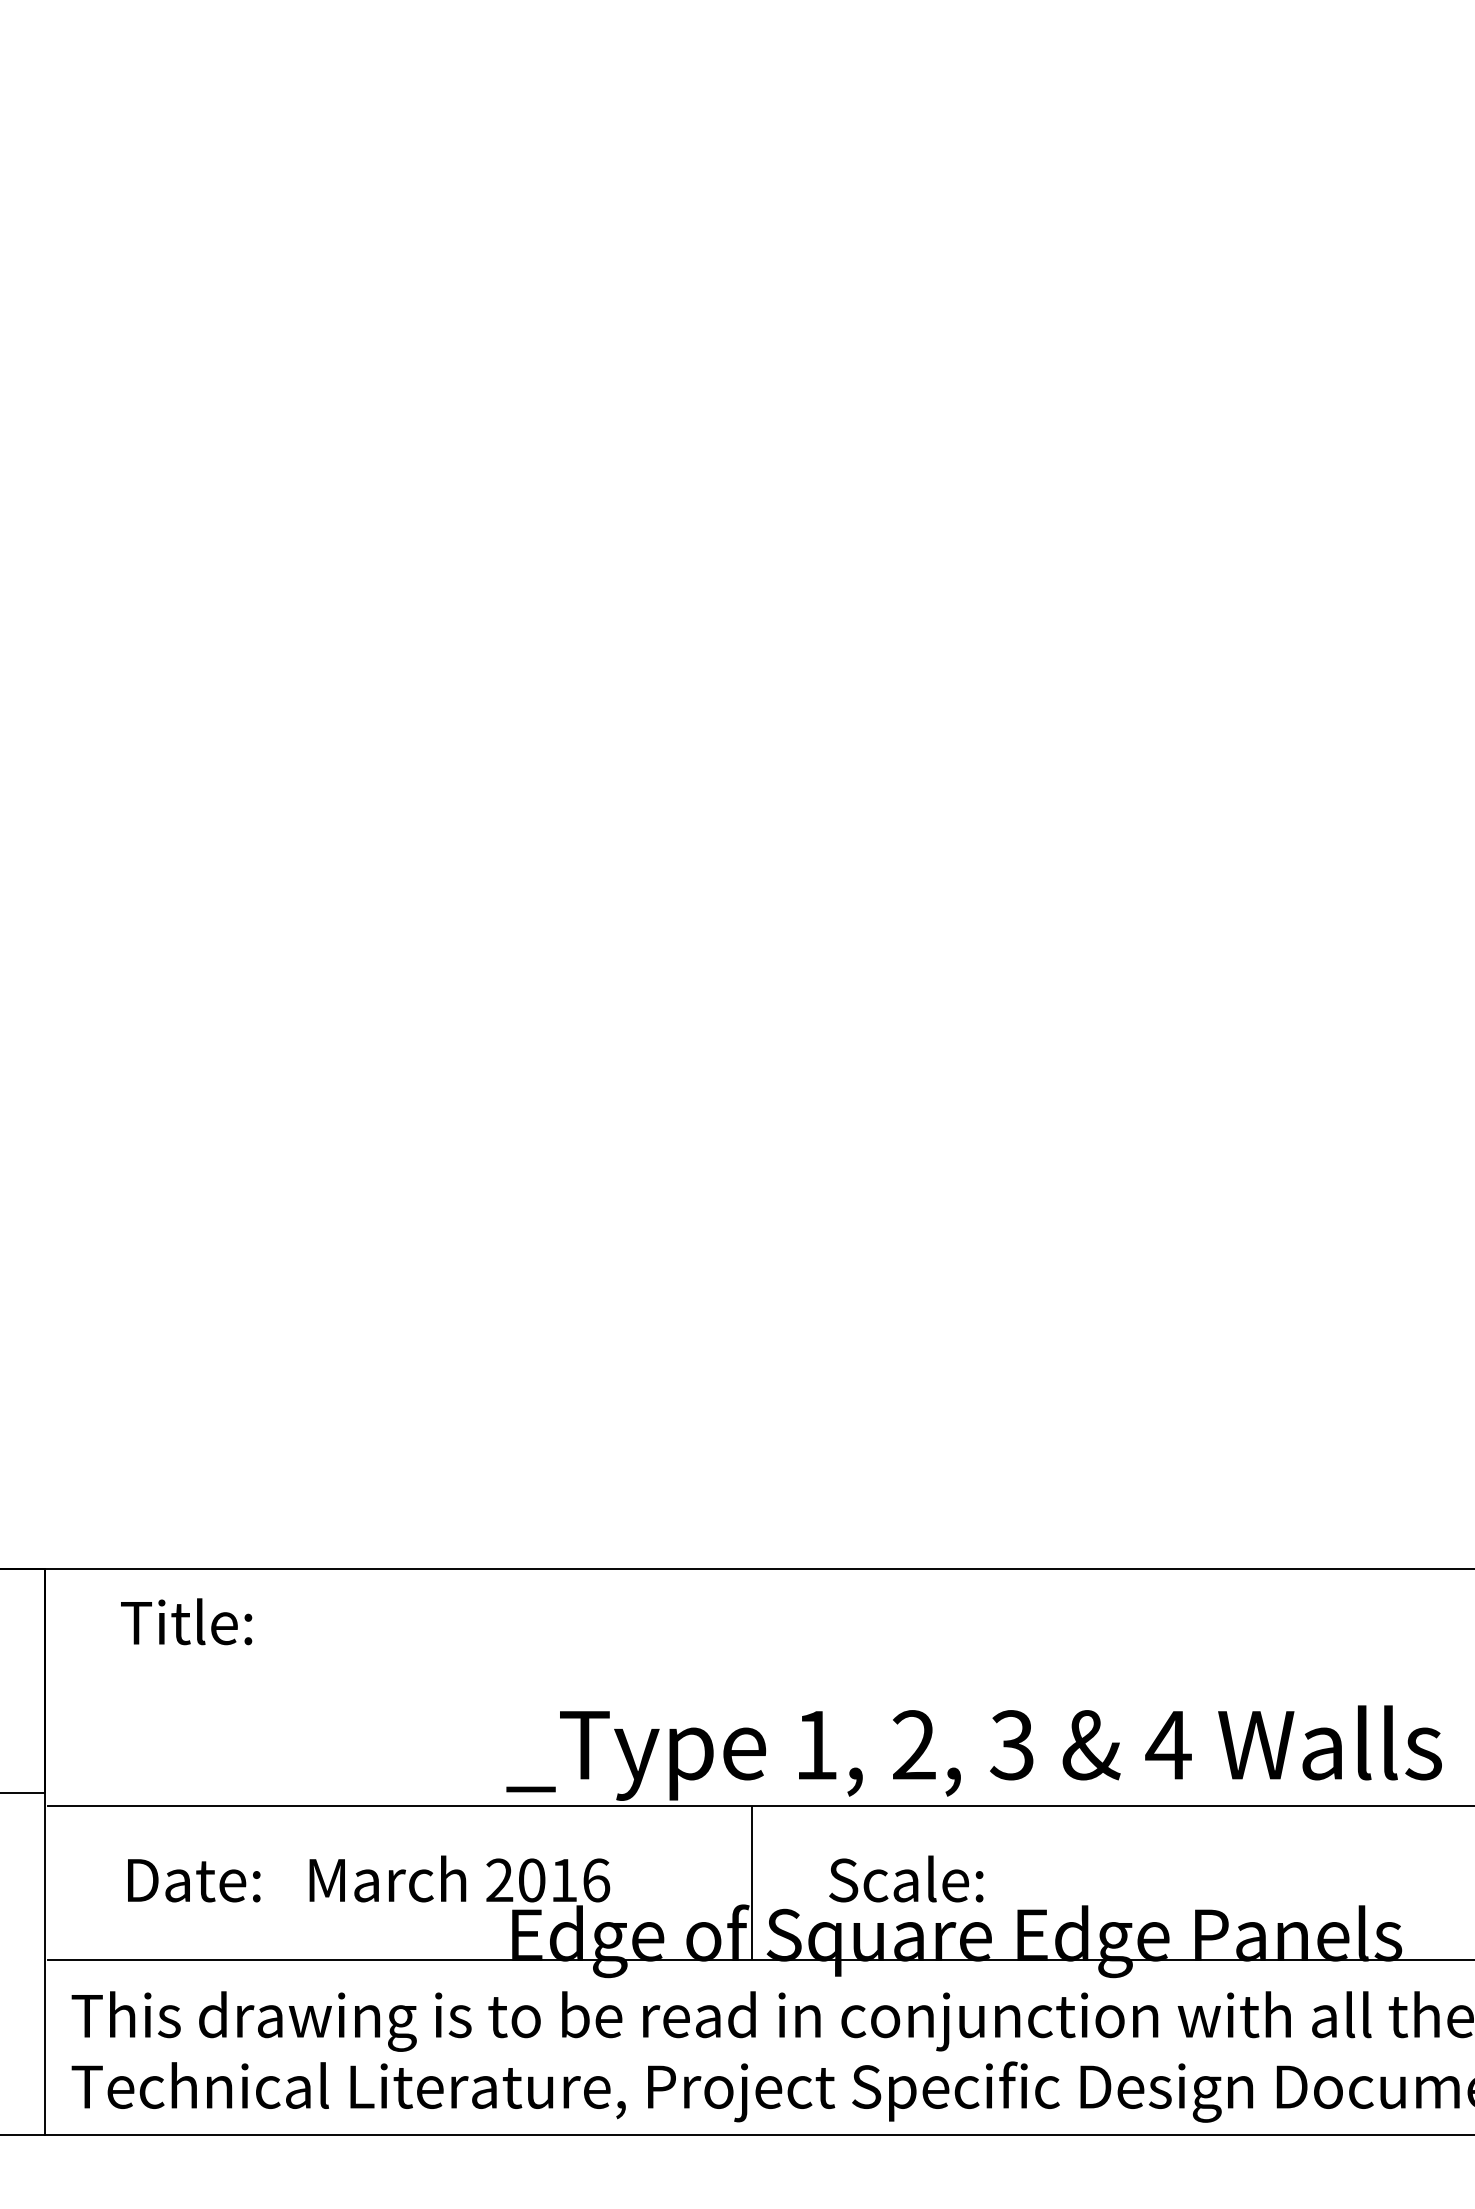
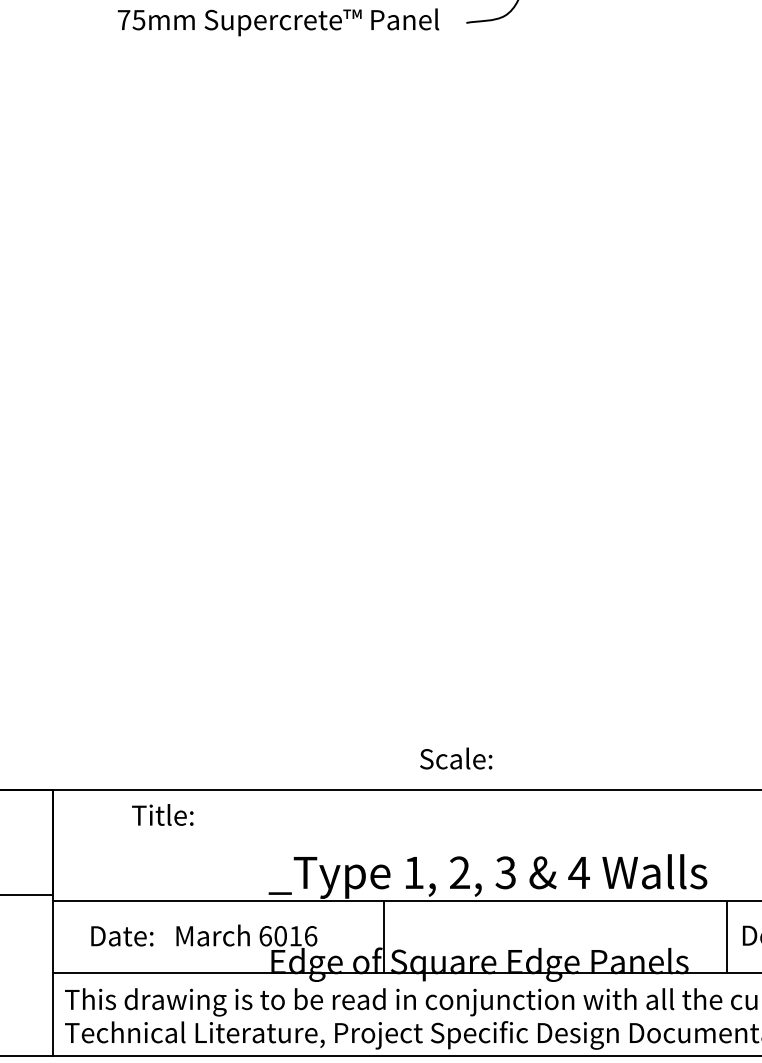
text: (185, 1620) -> (162, 814), moved
text: (906, 1878) -> (456, 758), moved
text: (499, 1881) -> (265, 936), 2016 -> 6016

